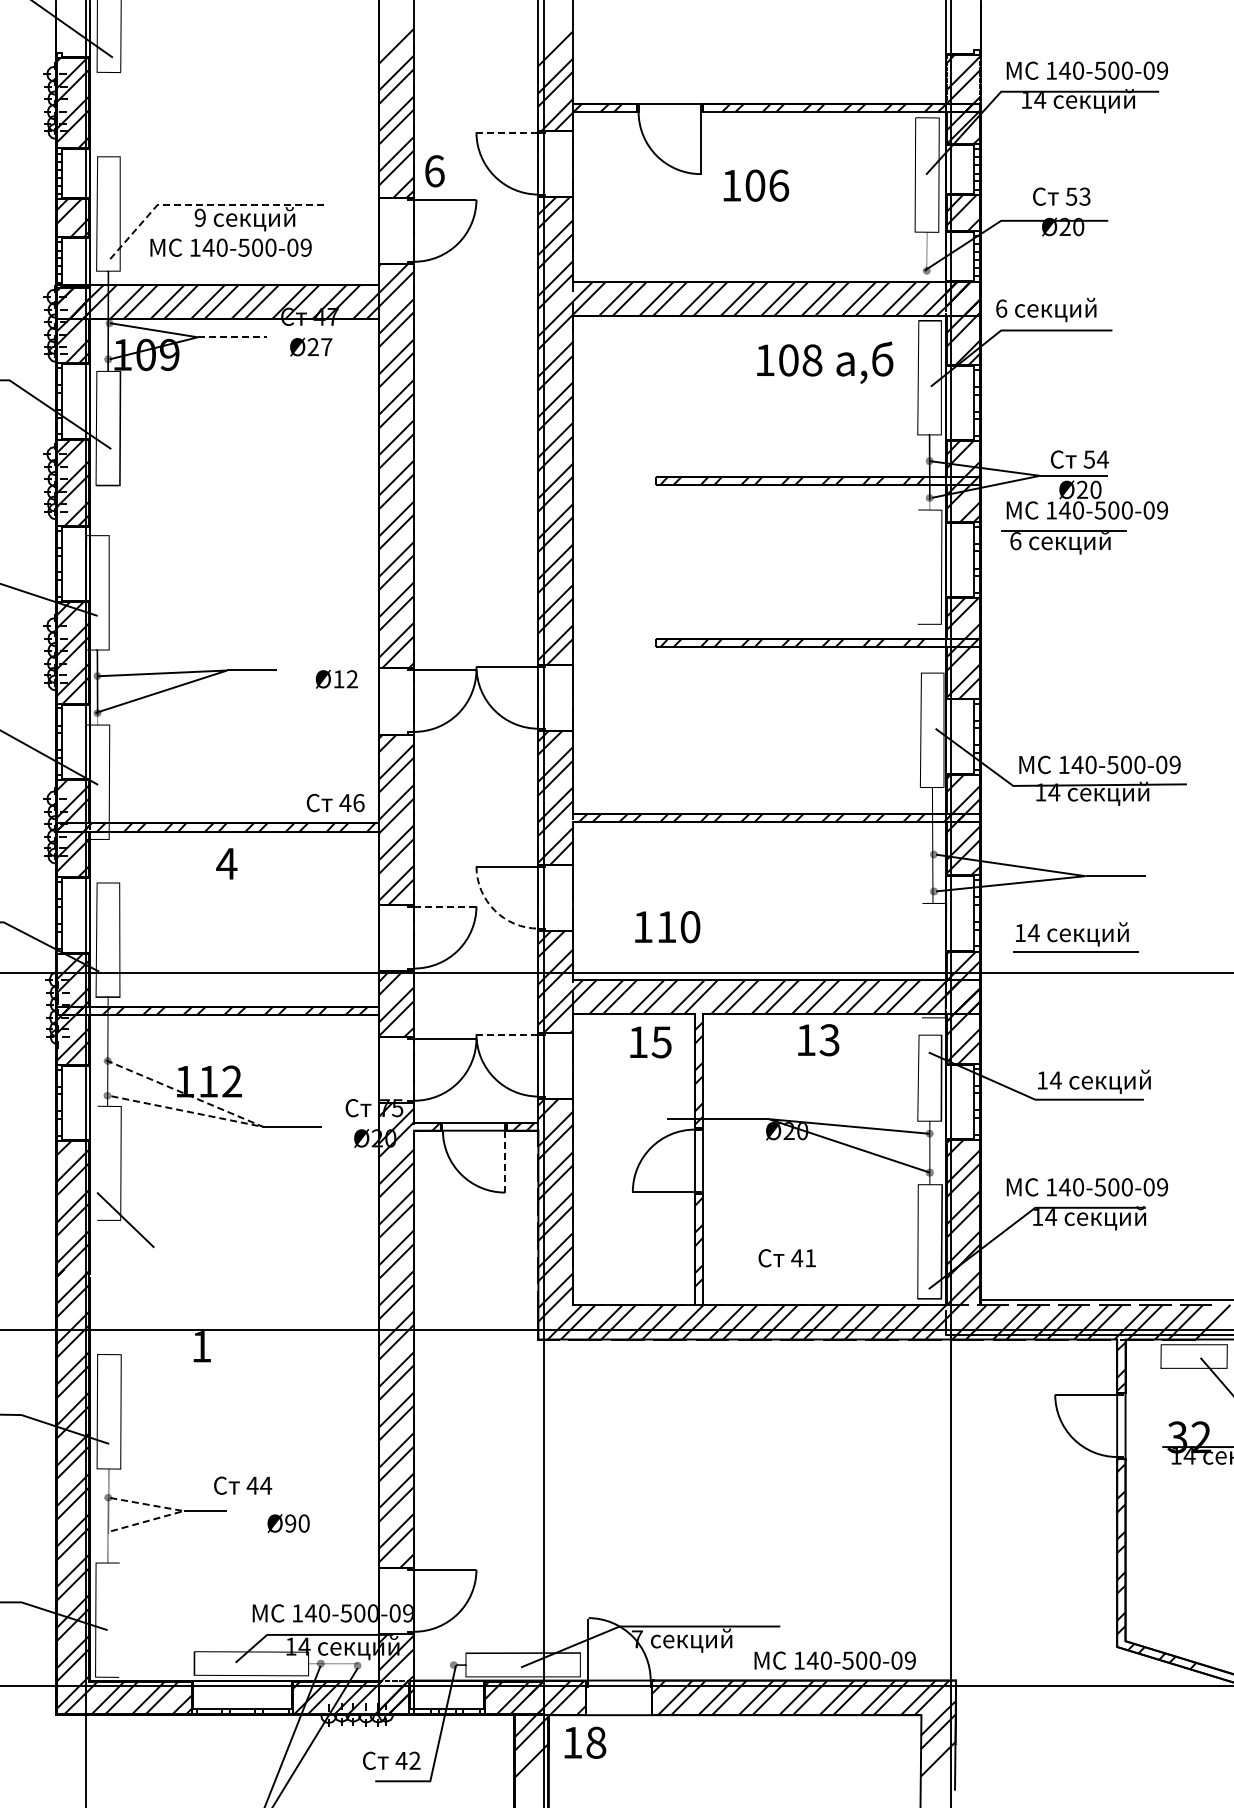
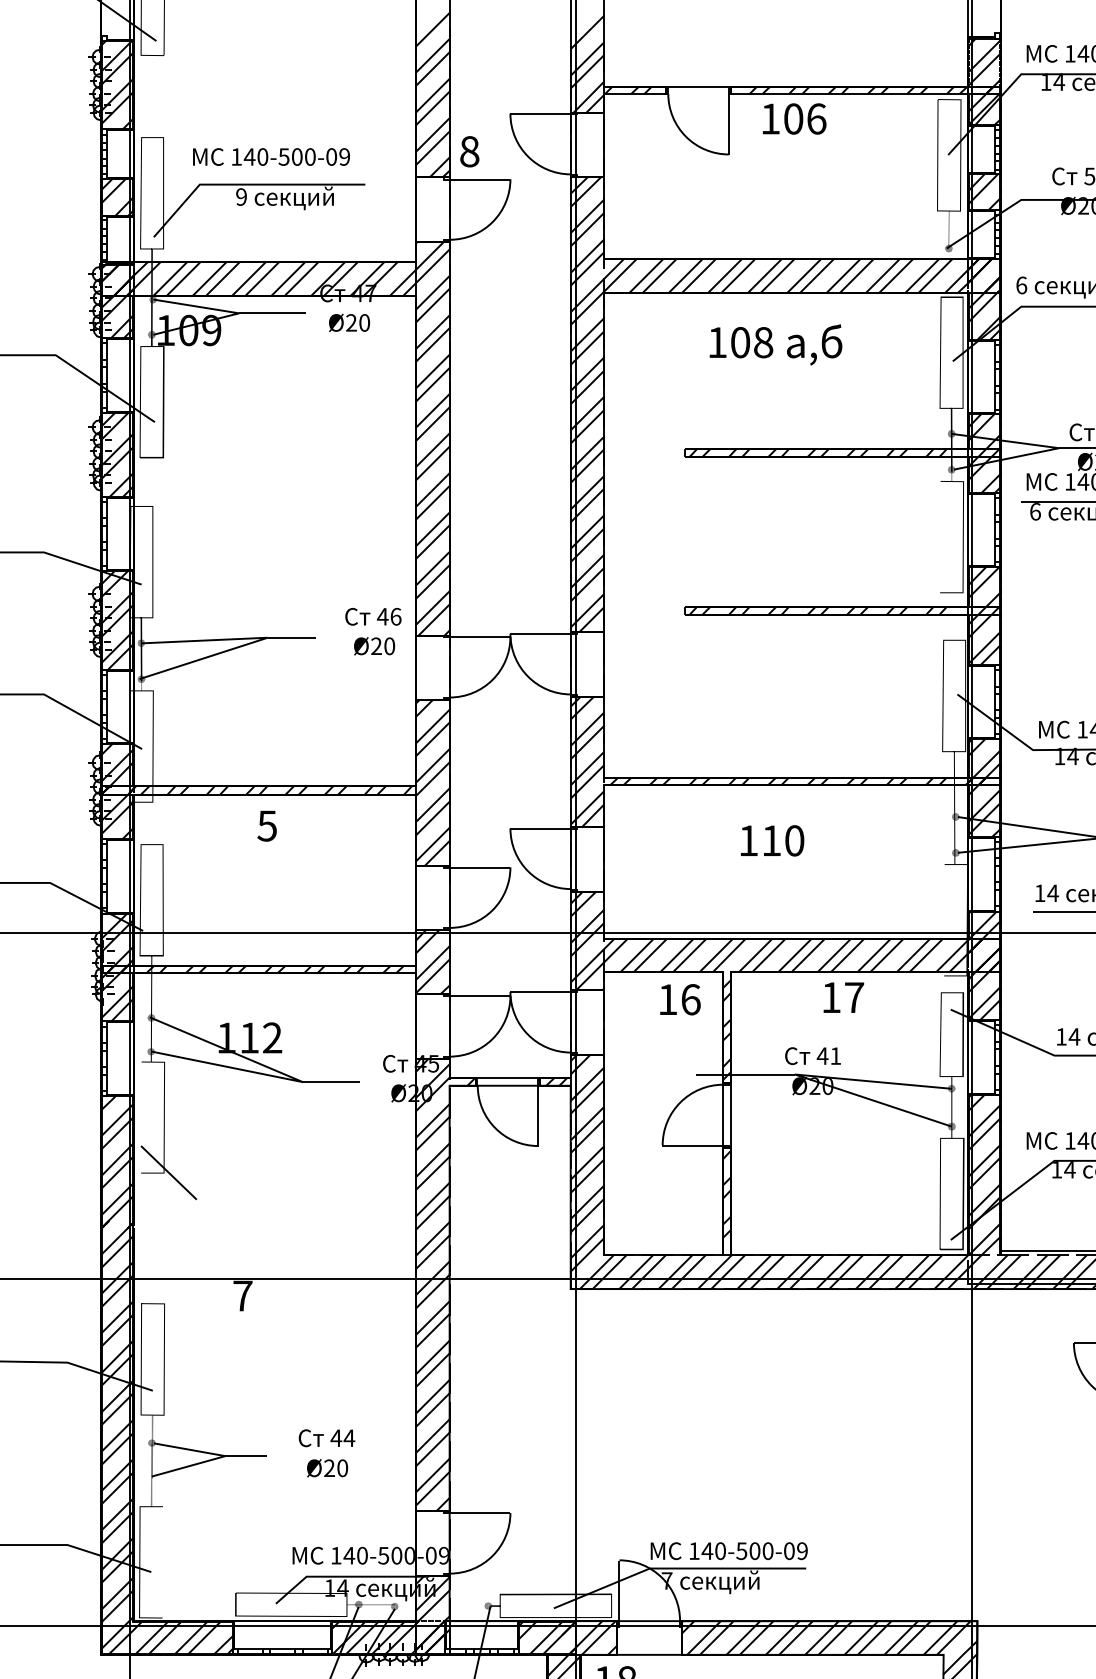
line: (507, 132) -> (540, 113), dashed -> solid
text: (434, 171) -> (469, 151), 6 -> 8
text: (756, 185) -> (794, 118), moved
line: (206, 205) -> (247, 185), dashed -> solid
text: (230, 247) -> (270, 156), moved
line: (232, 337) -> (272, 313), dashed -> solid
text: (326, 347) -> (364, 323), Ø27 -> Ø20
text: (825, 362) -> (776, 344), moved
text: (345, 679) -> (382, 646), Ø12 -> Ø20
text: (335, 802) -> (373, 616), moved
text: (226, 863) -> (267, 825), 4 -> 5
line: (445, 906) -> (480, 867), dashed -> solid
arc: (494, 910) -> (527, 871), dashed -> solid
text: (667, 927) -> (772, 841), moved
line: (507, 1034) -> (540, 992), dashed -> solid
text: (829, 1040) -> (854, 997), 13 -> 17
text: (661, 1042) -> (690, 999), 15 -> 16
text: (385, 1107) -> (421, 1063), 75 -> 45
line: (258, 1125) -> (298, 1080), dashed -> solid
line: (504, 1162) -> (537, 1116), dashed -> solid
text: (786, 1258) -> (812, 1056), moved
text: (201, 1346) -> (242, 1295), 1 -> 7
text: (243, 1485) -> (327, 1438), moved
line: (181, 1511) -> (223, 1456), dashed -> solid
text: (290, 1523) -> (329, 1468), Ø90 -> Ø20
text: (834, 1660) -> (728, 1550), moved

